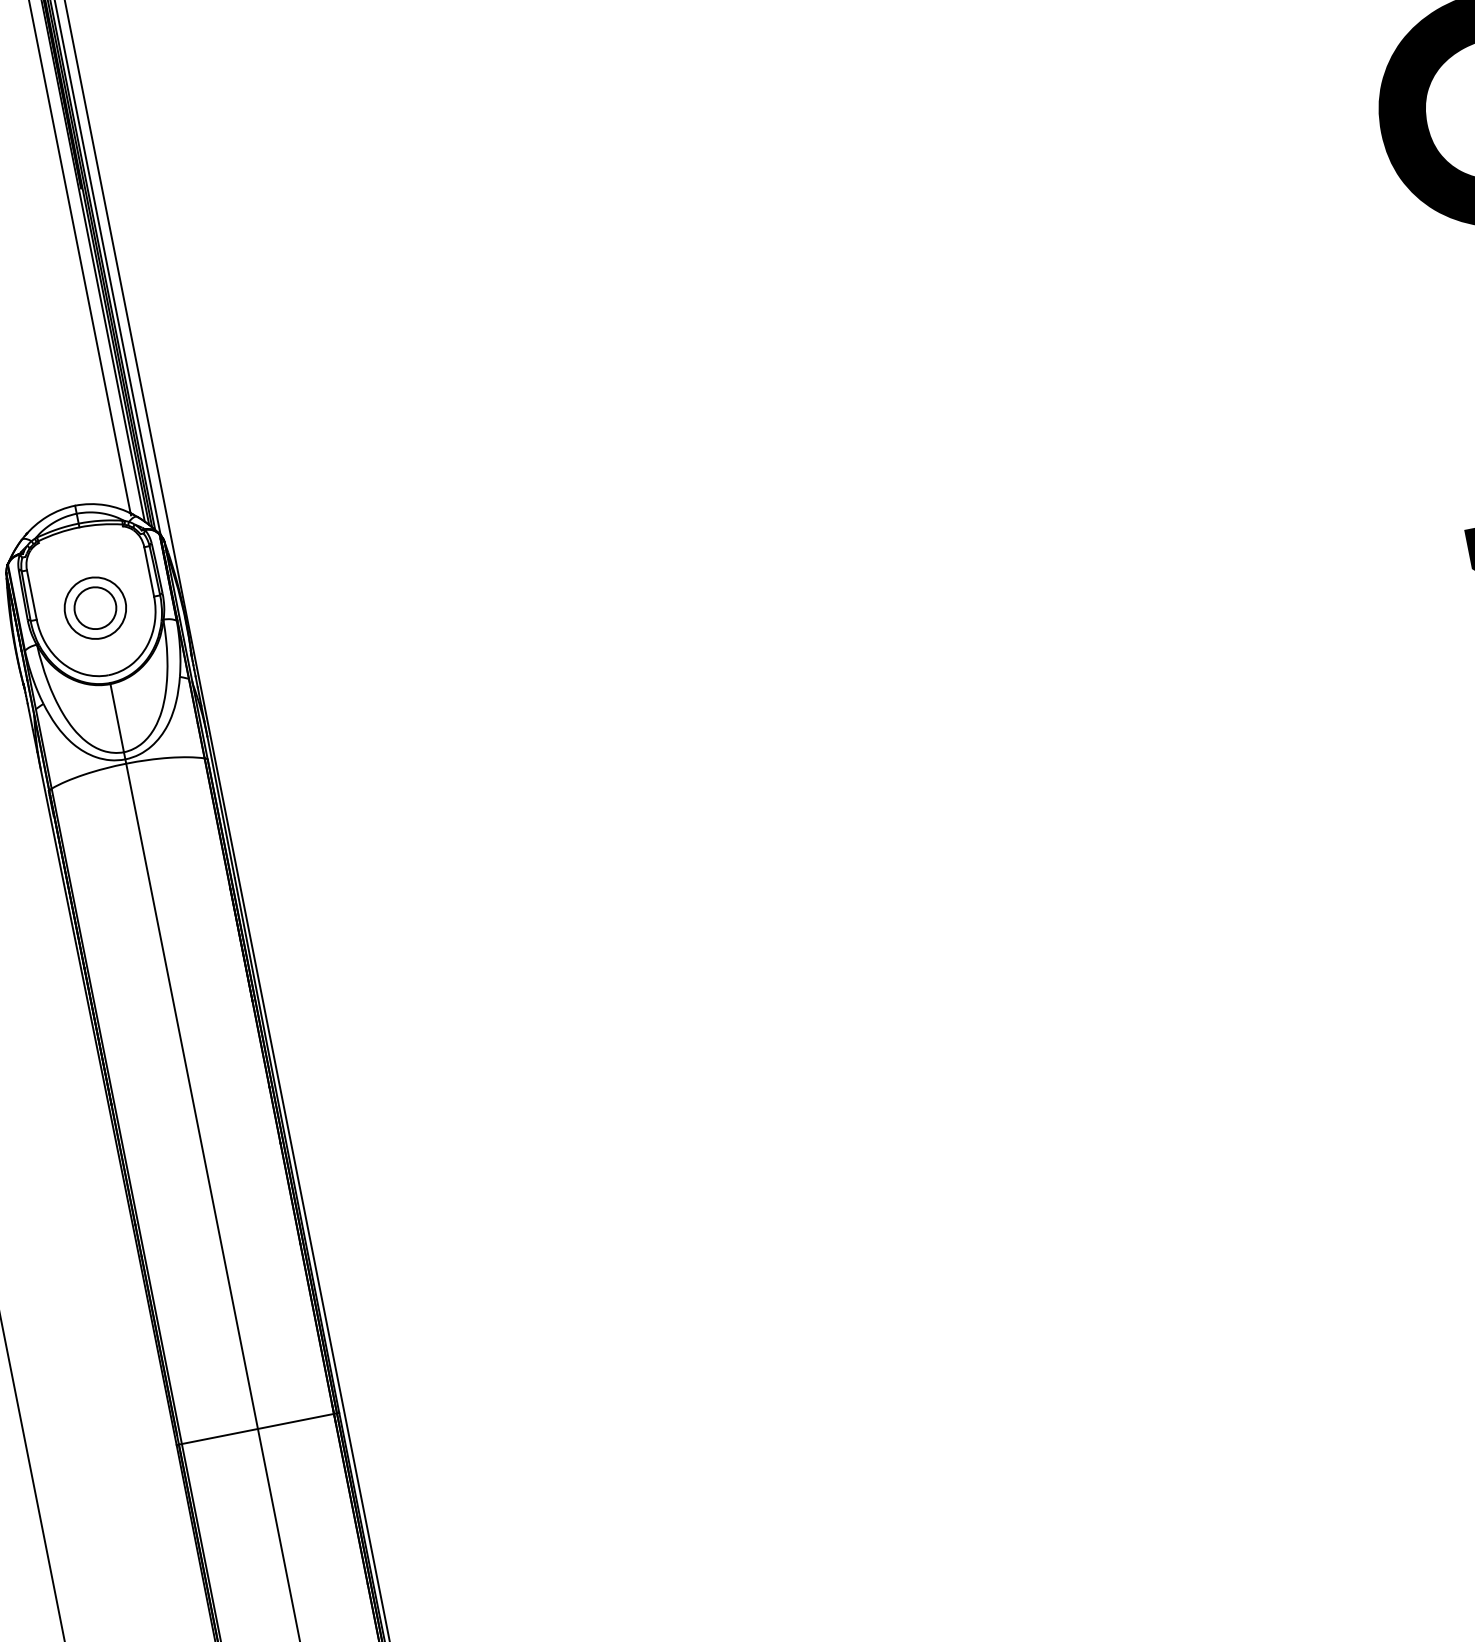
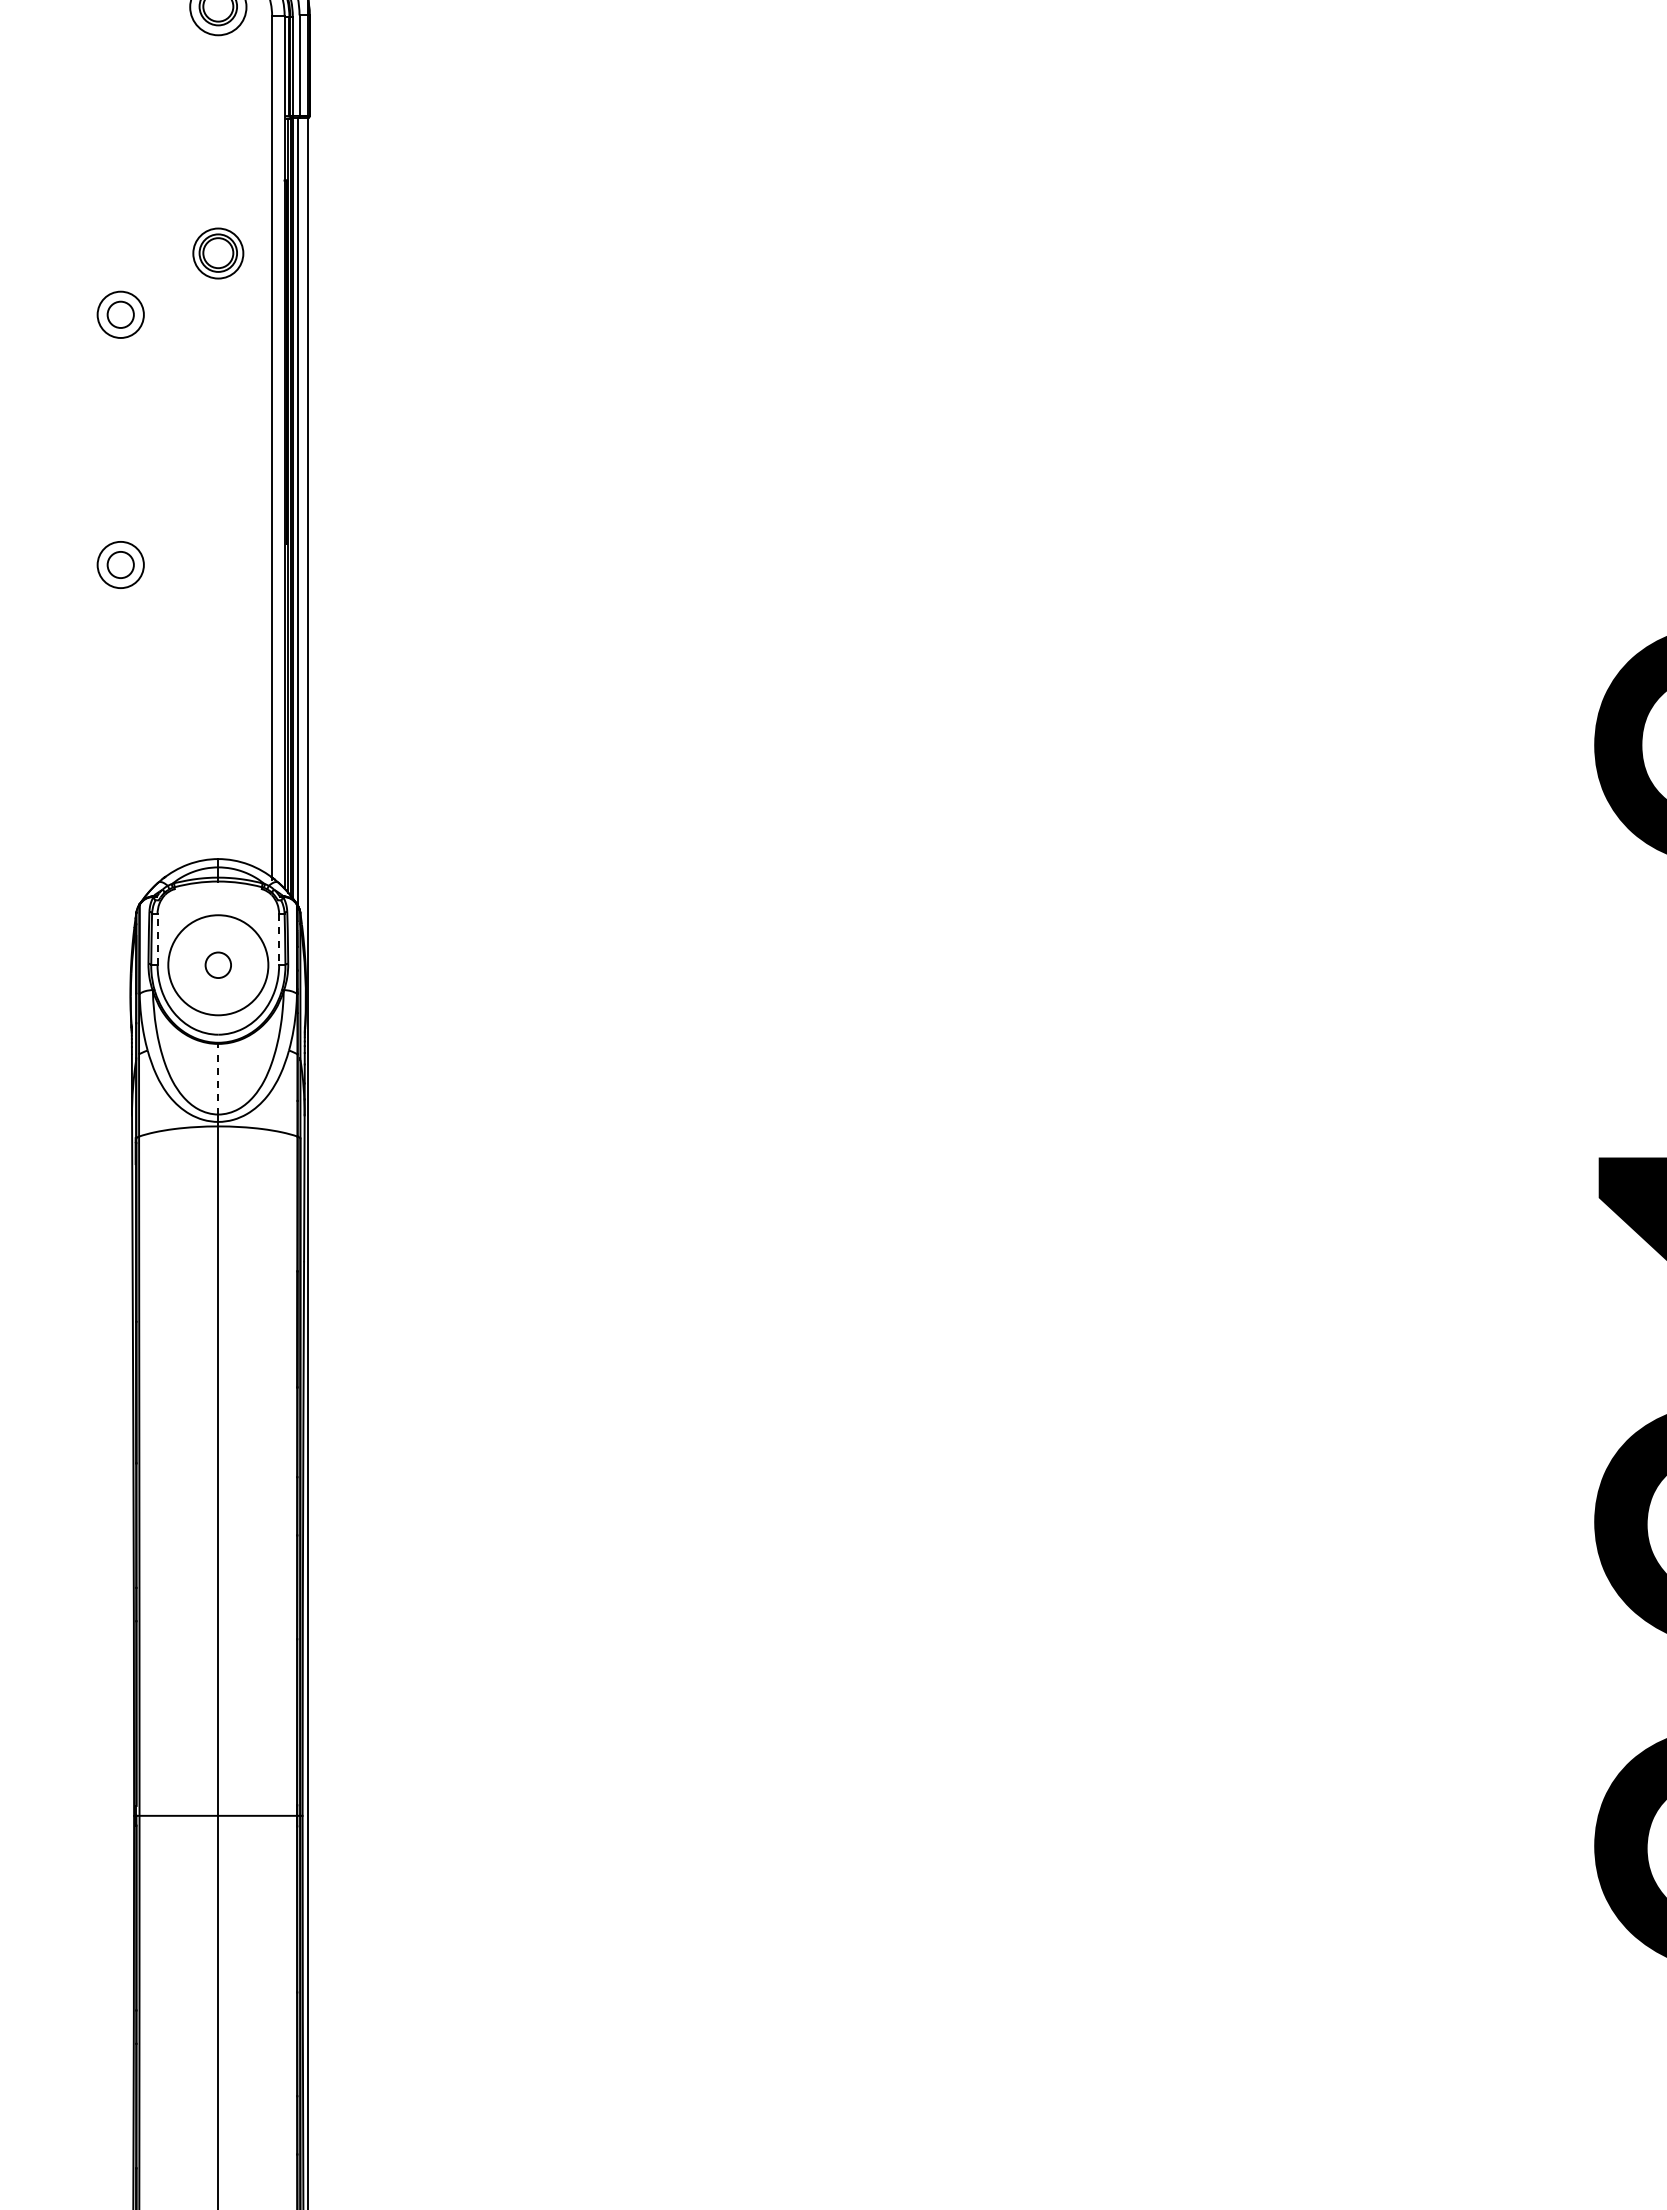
line: (149, 571) -> (279, 939), solid -> dashed
line: (31, 594) -> (157, 939), solid -> dashed
circle: (95, 608) -> (218, 965), size x0.6
circle: (95, 608) -> (218, 965), size x1.6
line: (117, 717) -> (218, 1078), solid -> dashed

